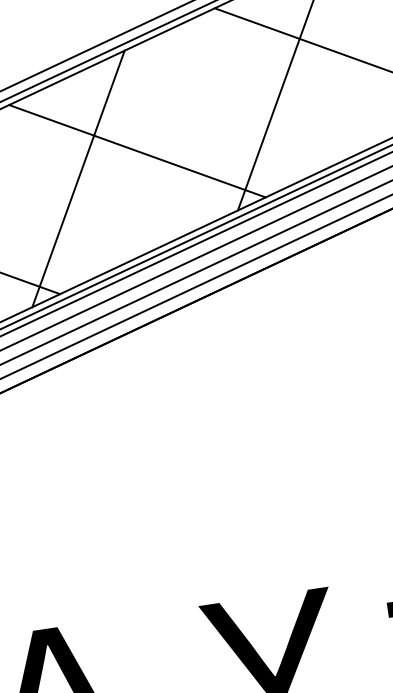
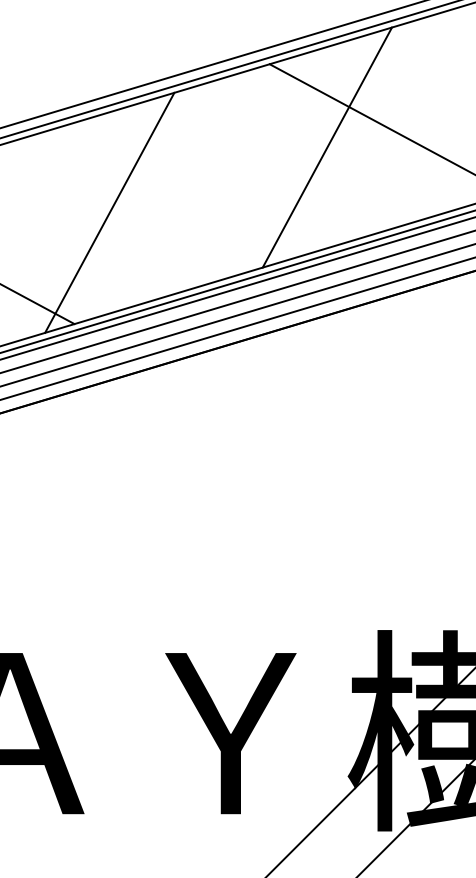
line: (137, 150) -> (172, 193), removed

